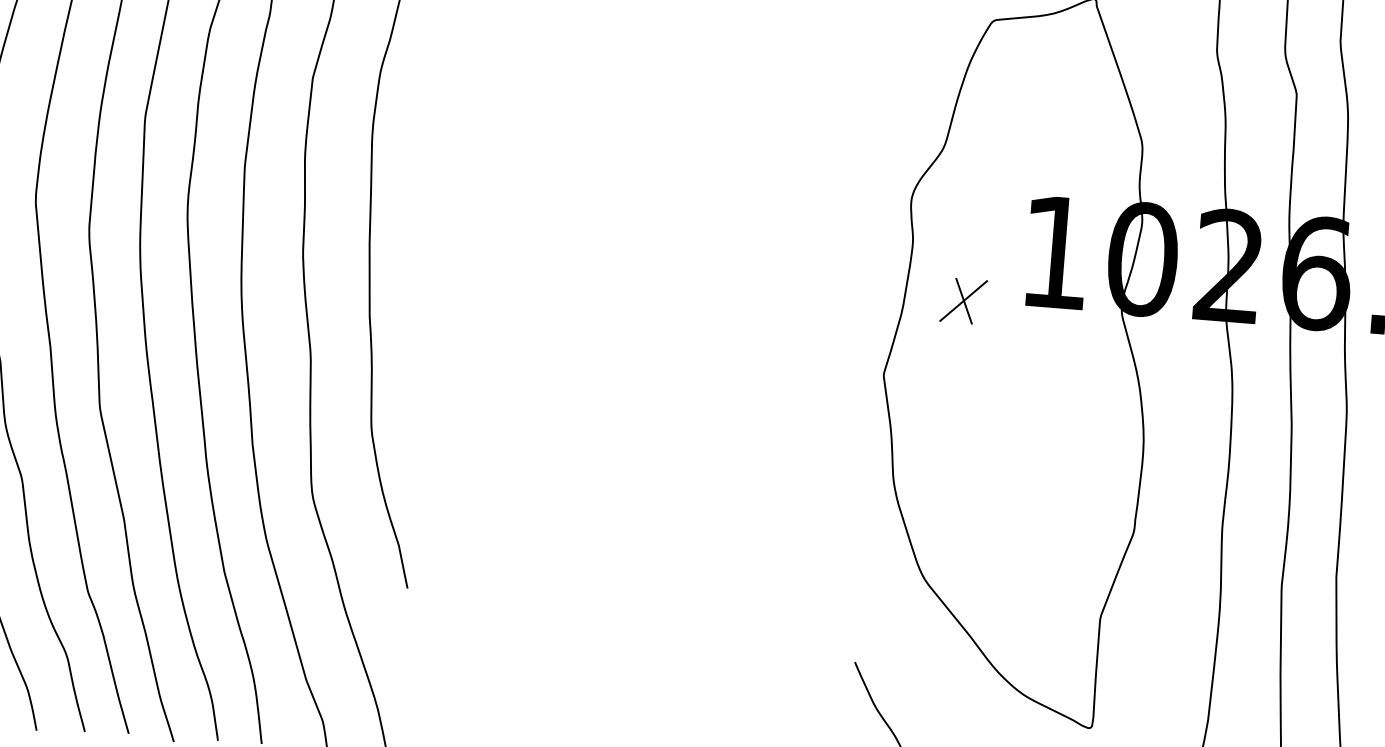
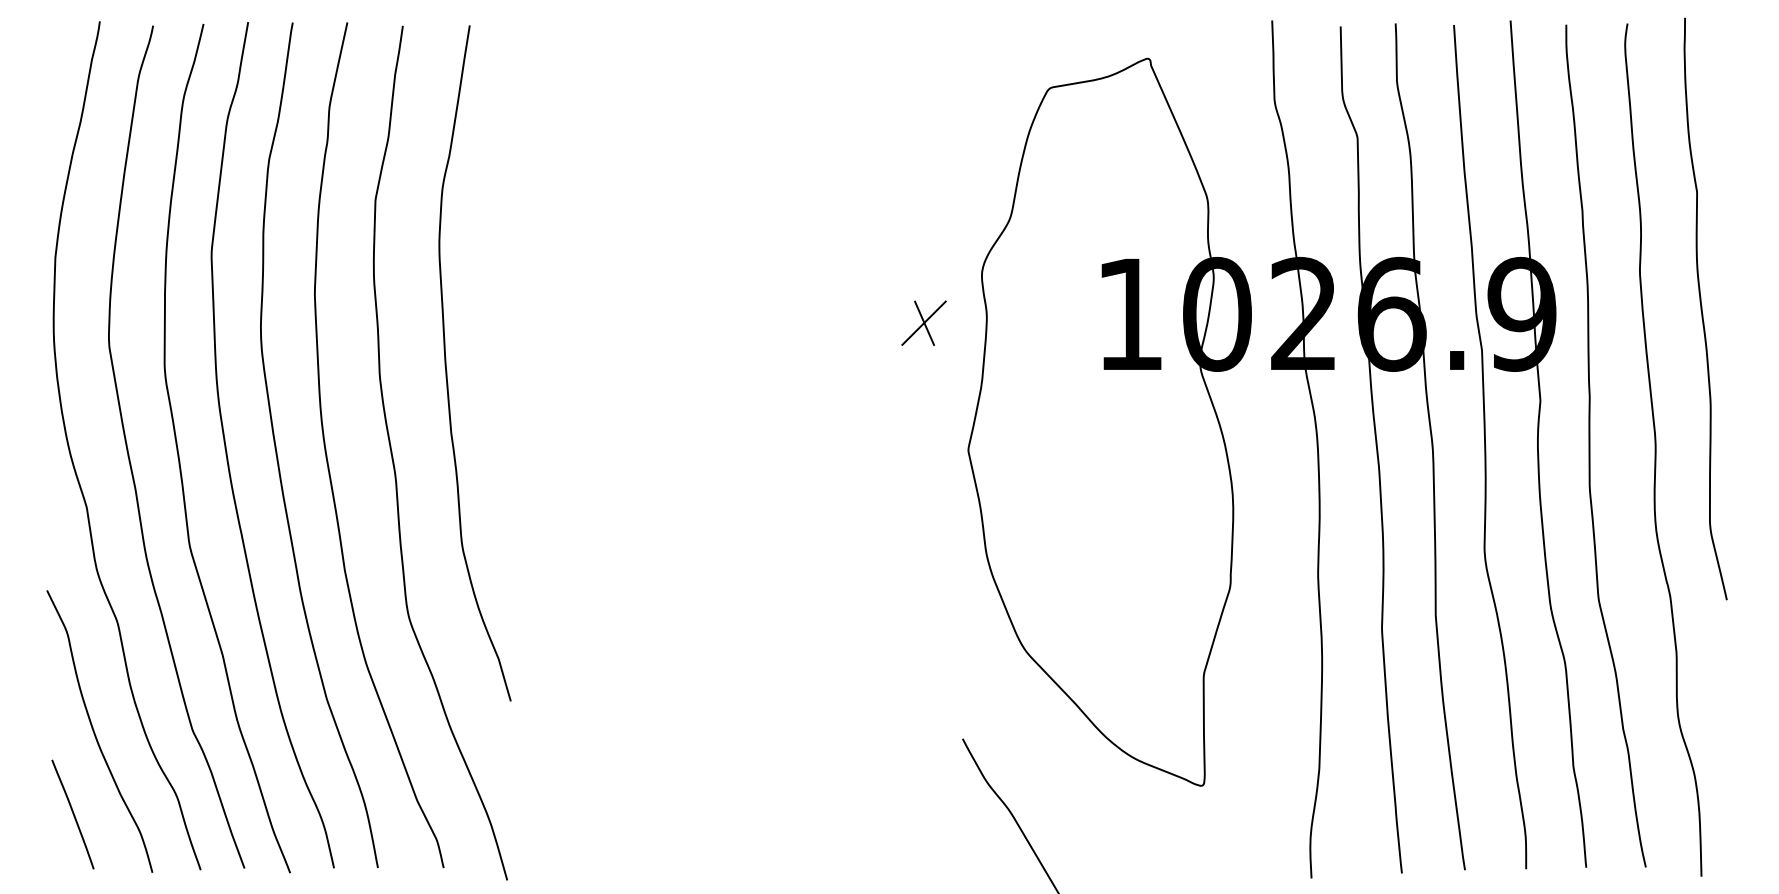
part: (963, 300) -> (923, 322), moved

